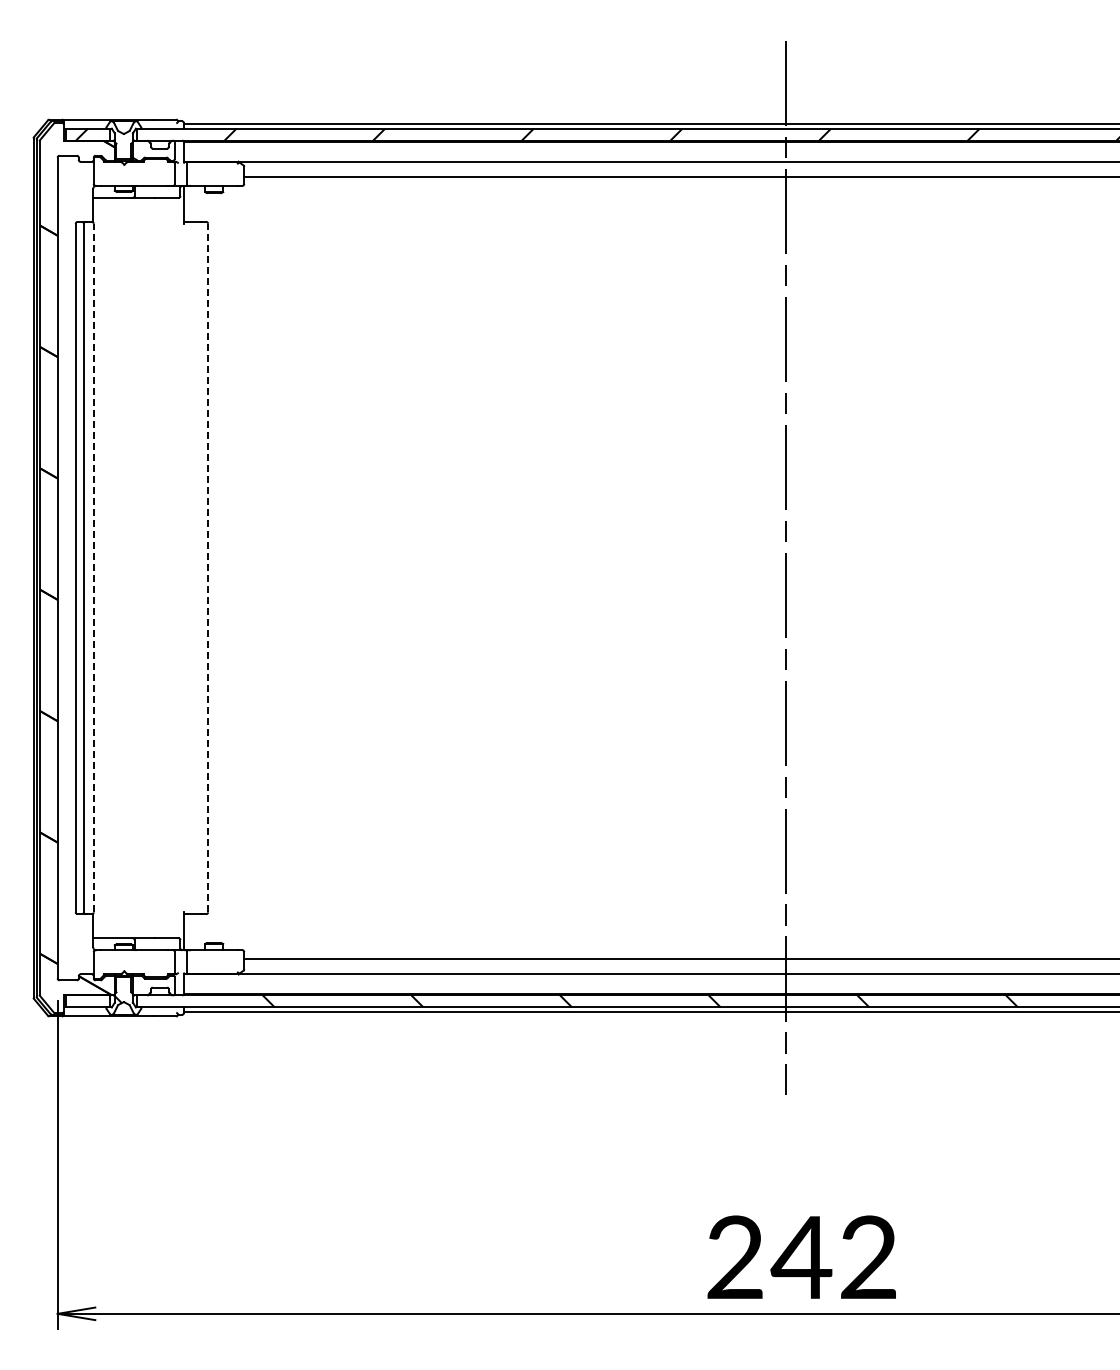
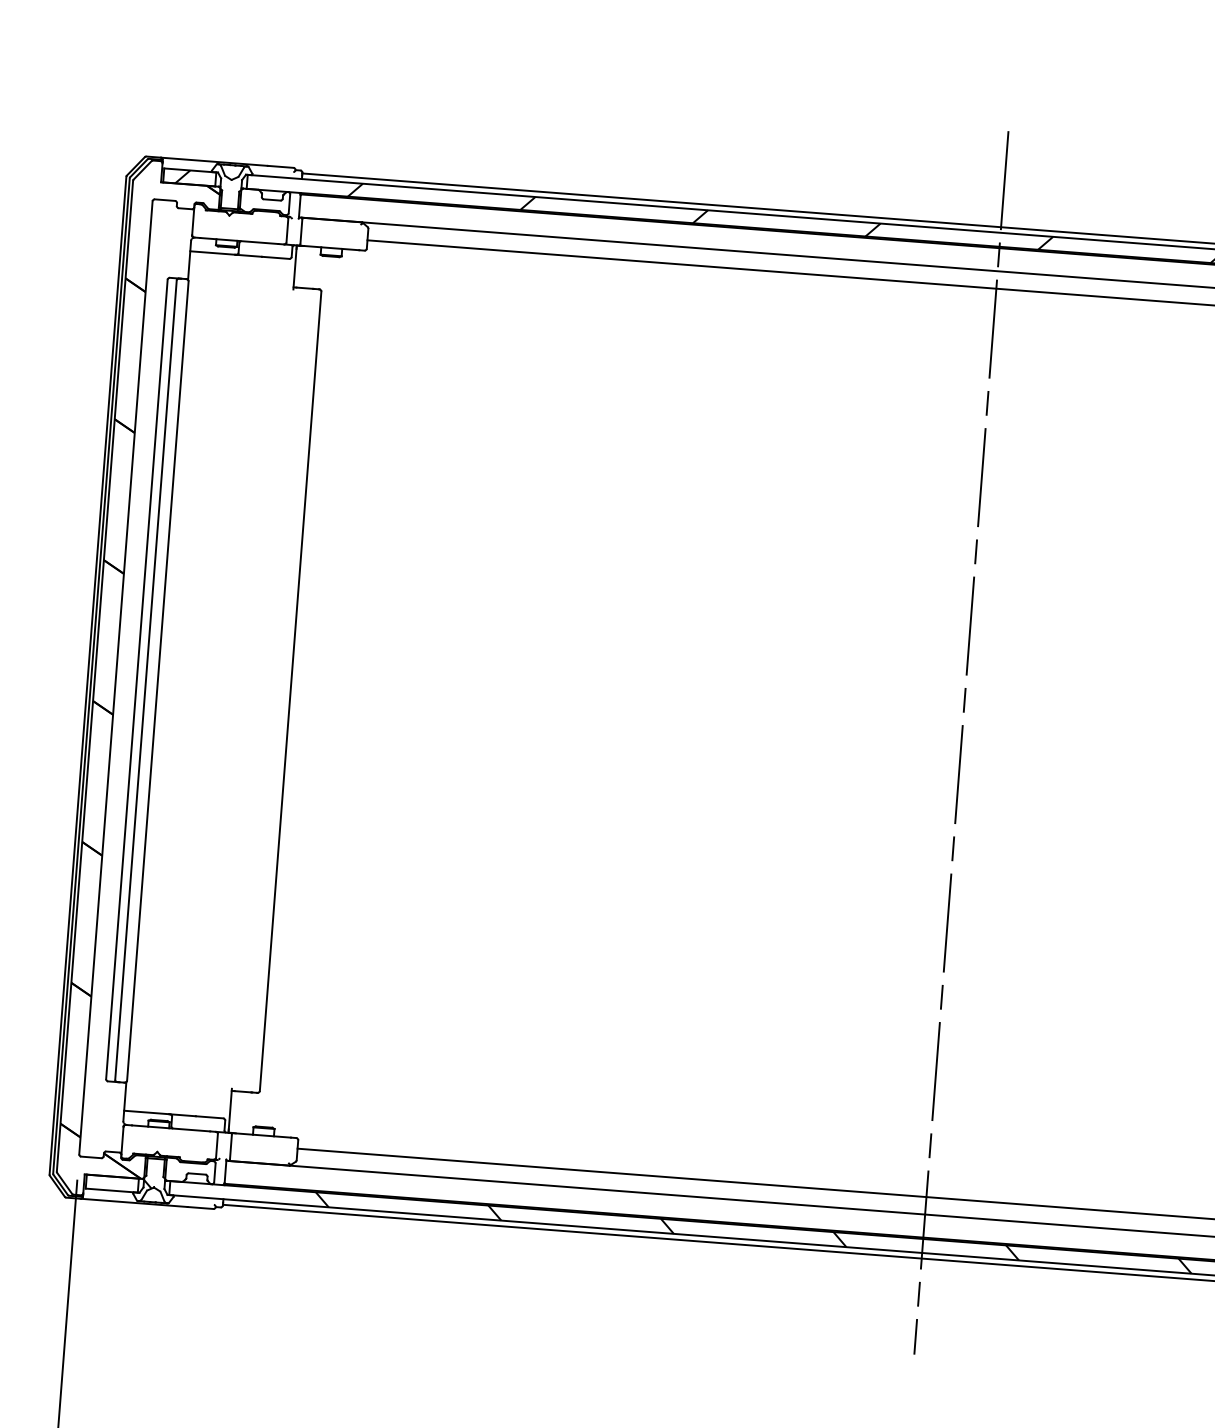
line: (93, 567) -> (157, 680), dashed -> solid
line: (208, 567) -> (291, 690), dashed -> solid

